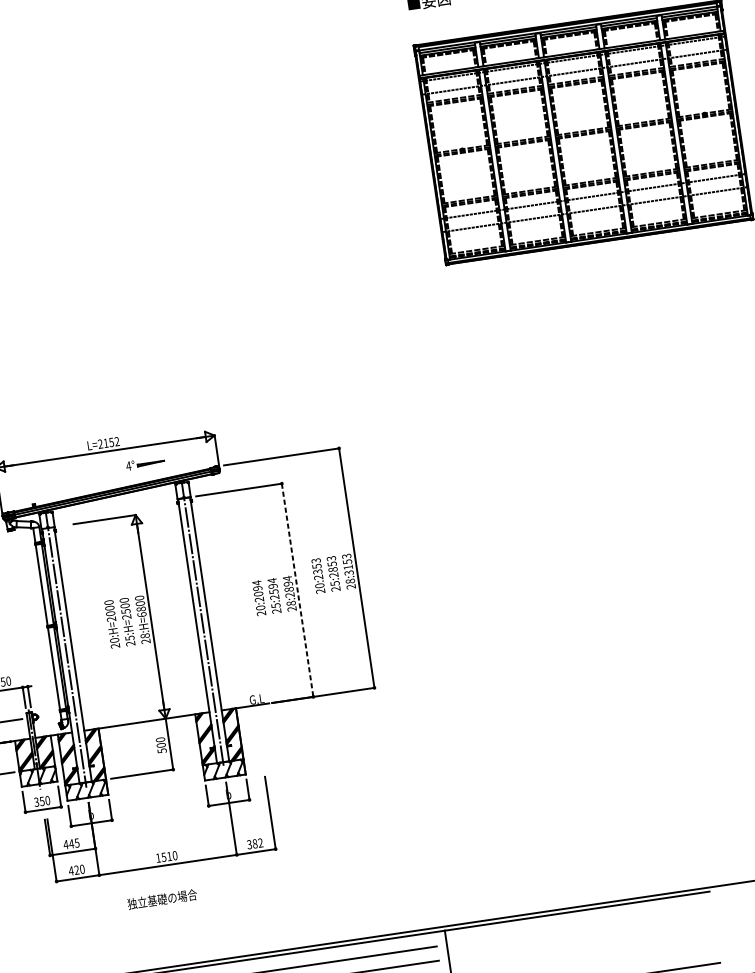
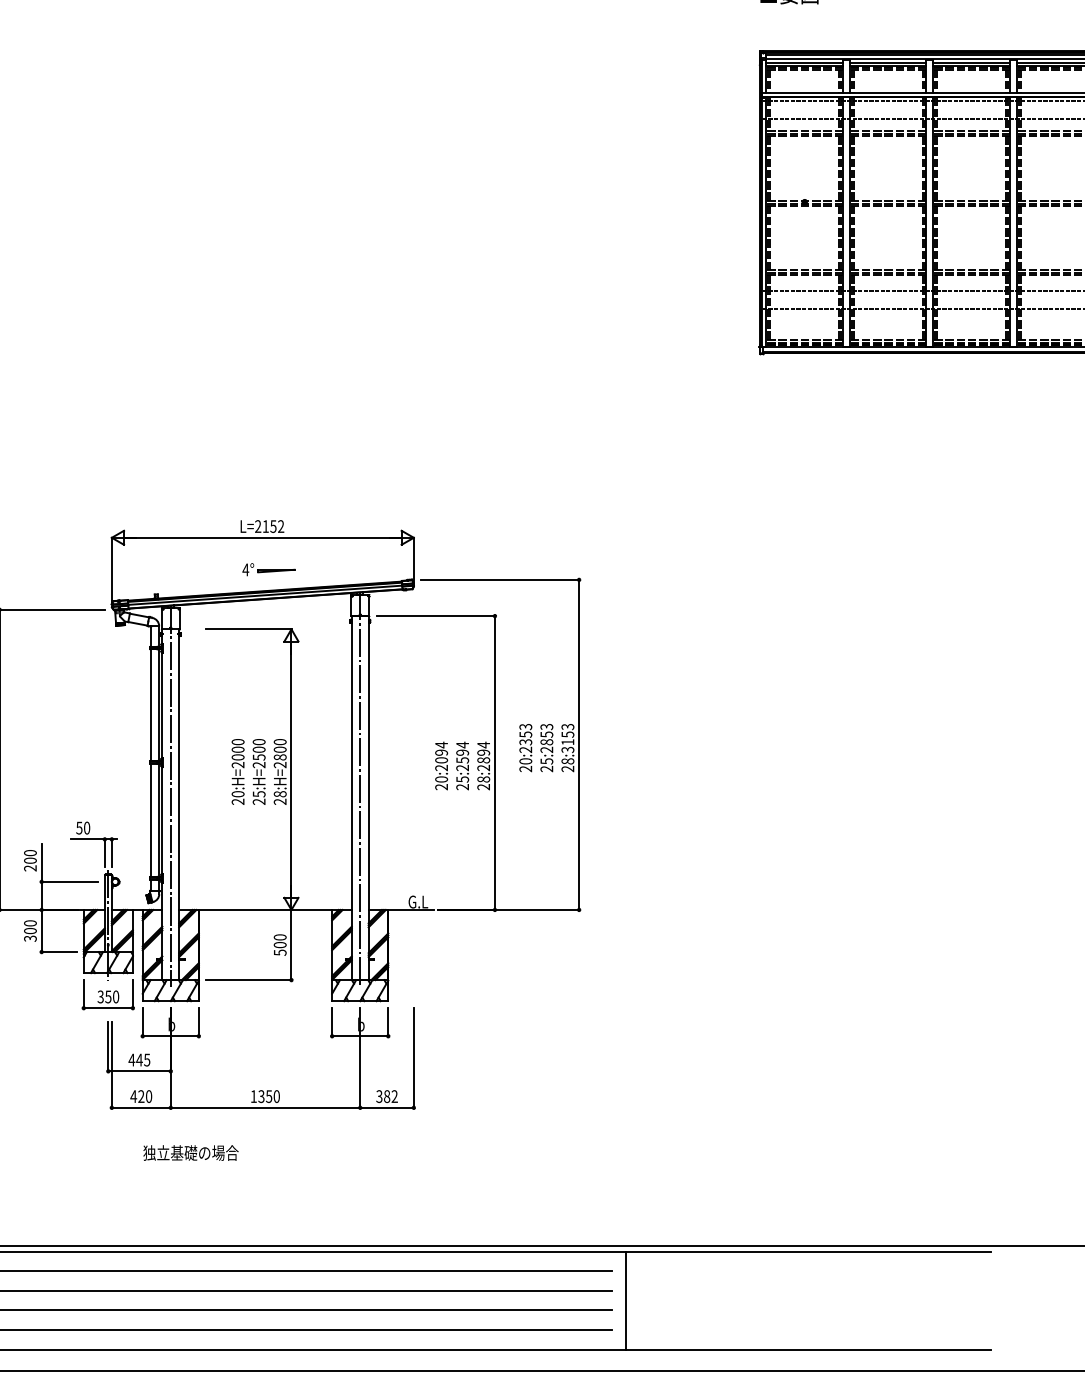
part: (145, 463) -> (268, 569), moved
line: (297, 590) -> (494, 763), dashed -> solid
text: (141, 614) -> (279, 764), 28:H=6800 -> 28:H=2800
text: (166, 856) -> (265, 1096), 1510 -> 1350
text: (162, 899) -> (190, 1152), moved

